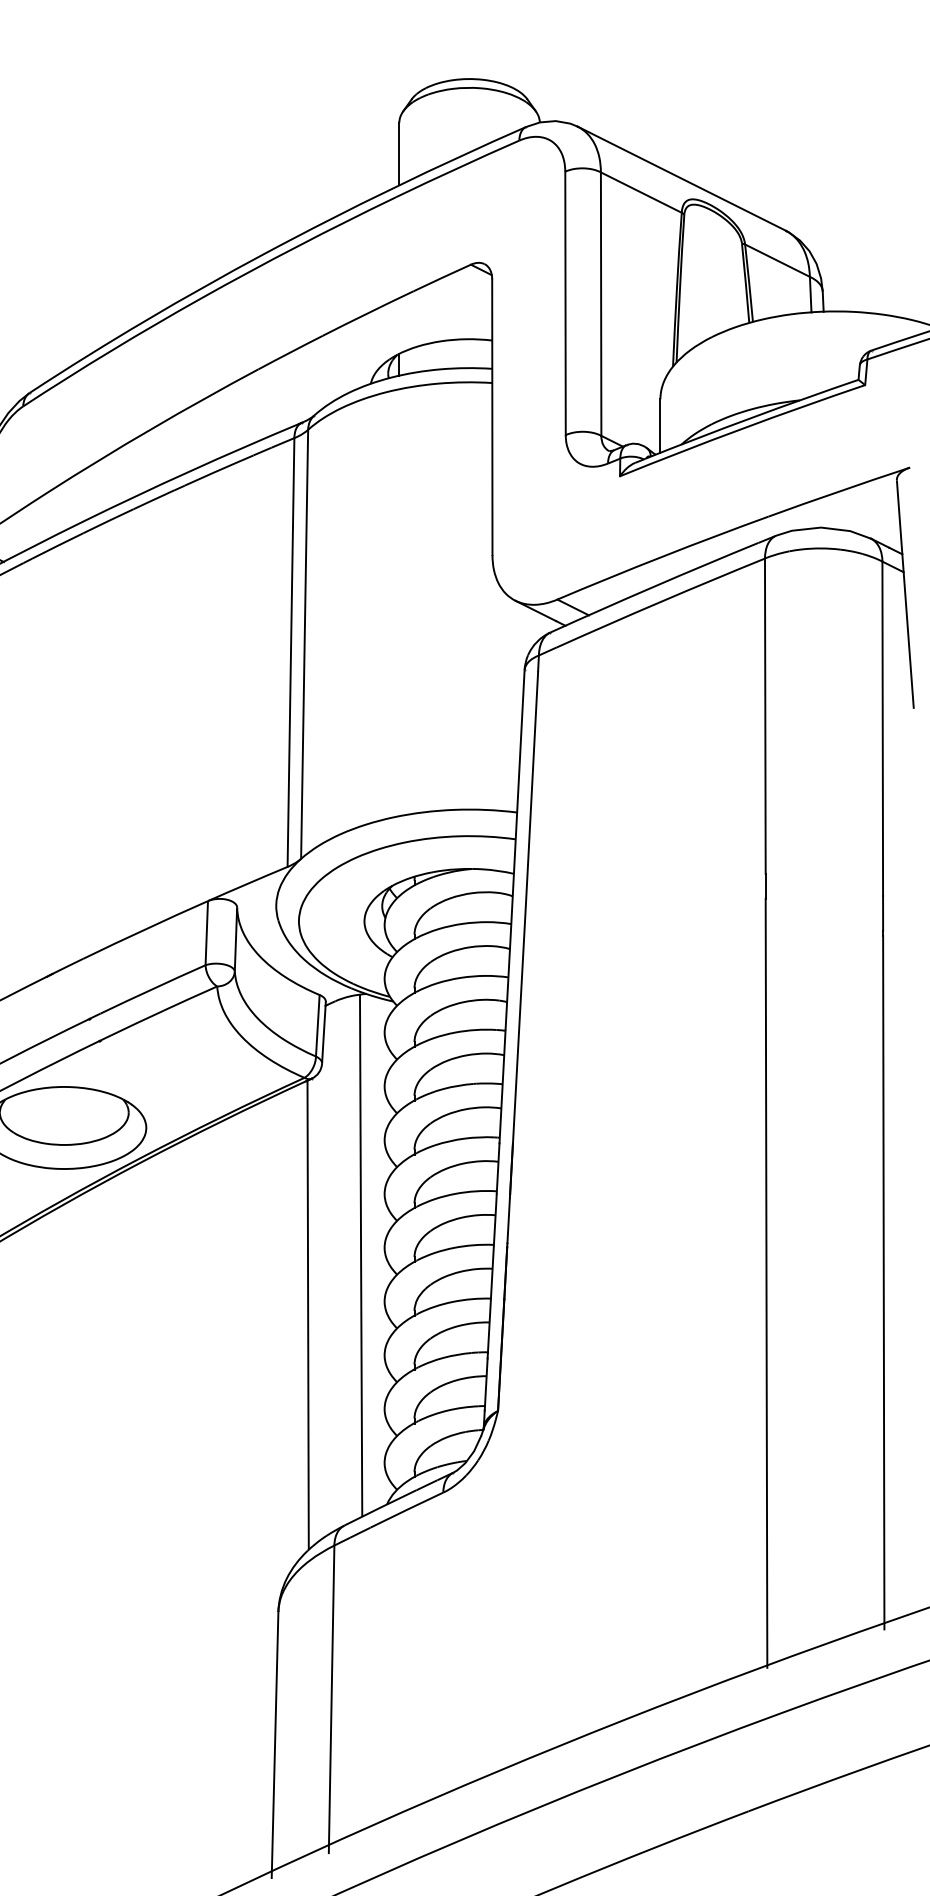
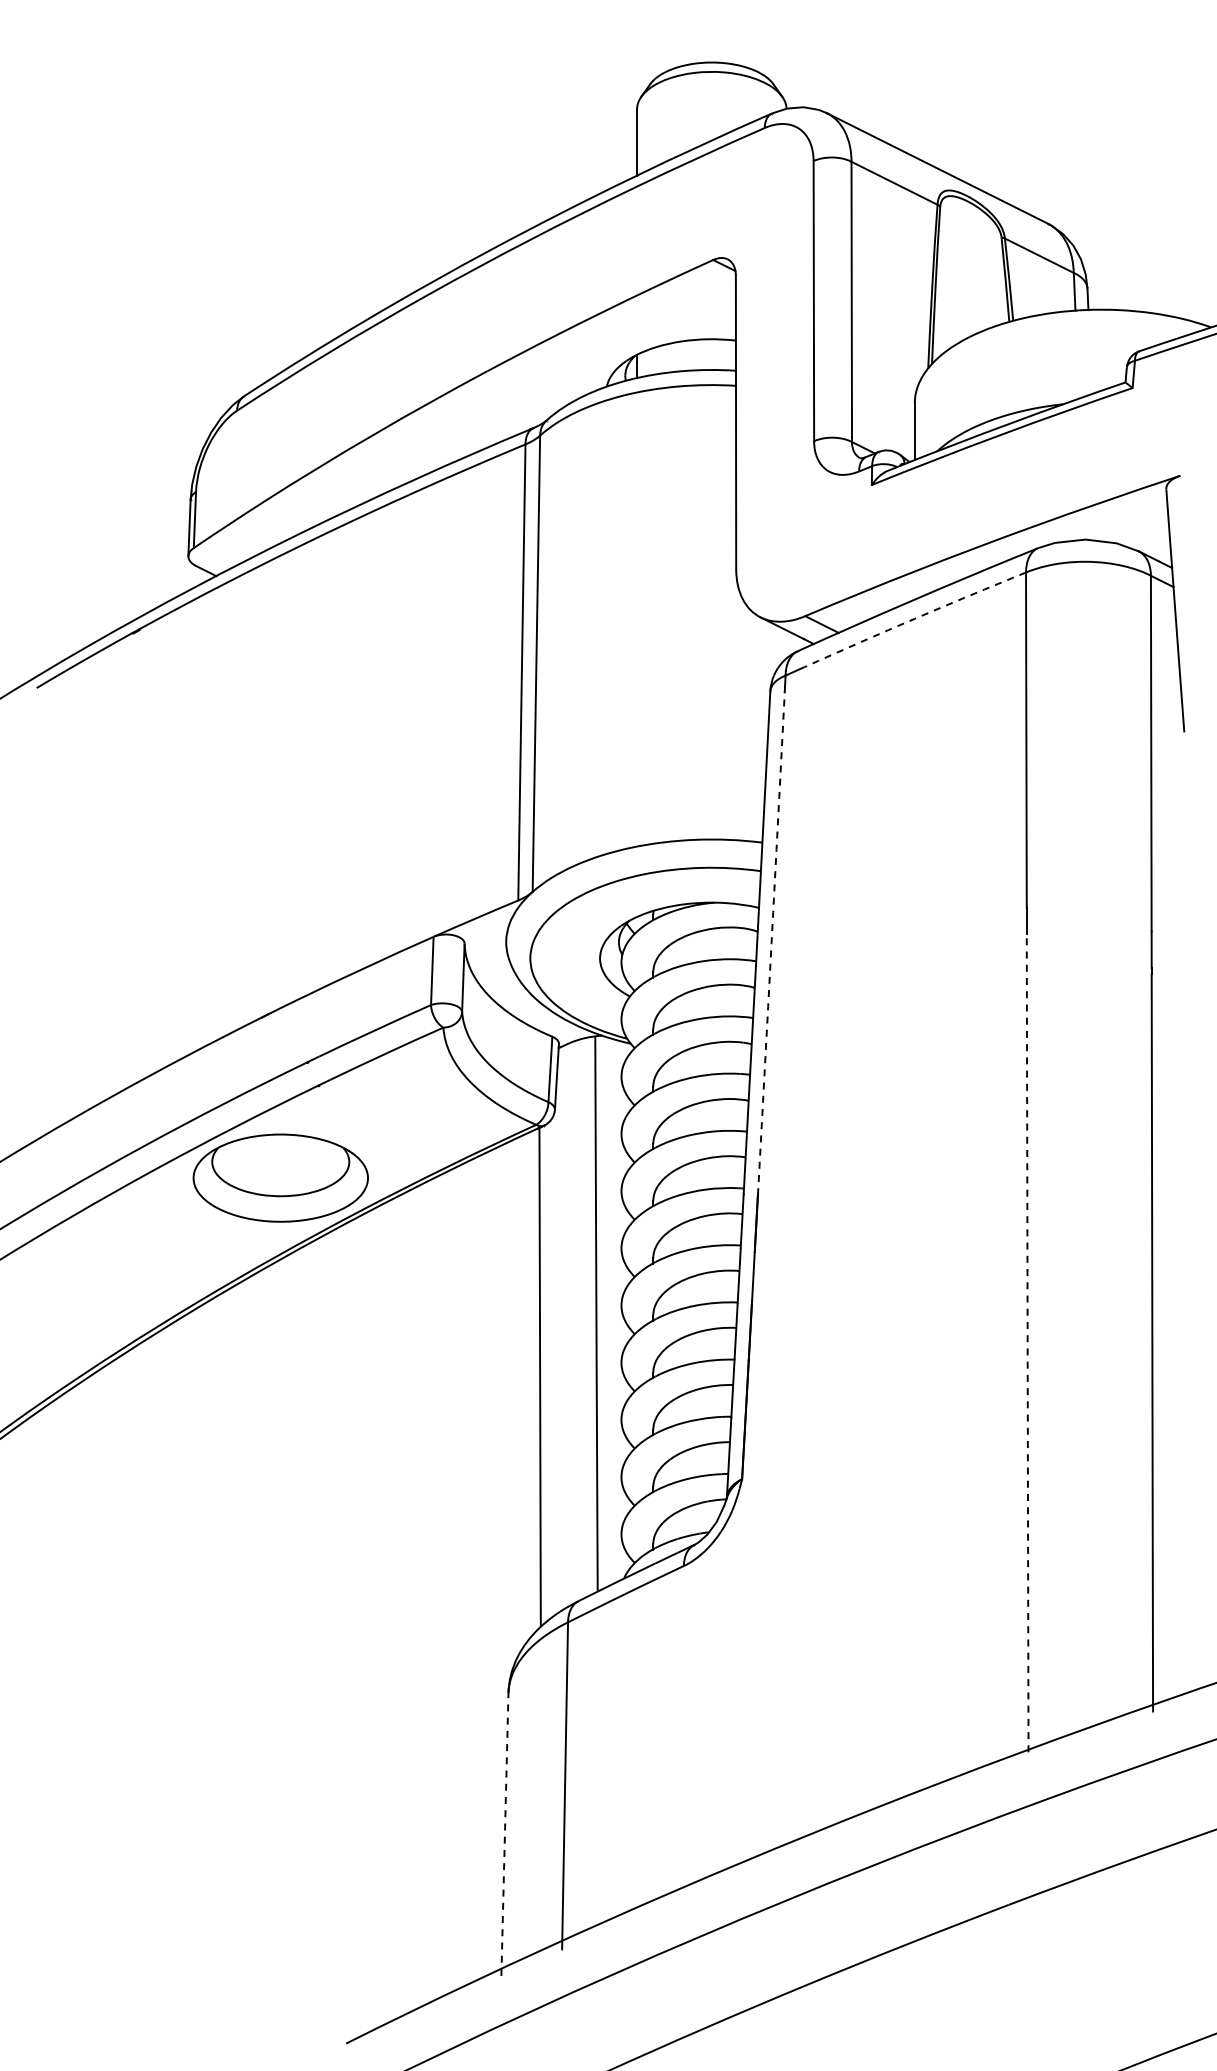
arc: (660, 601) -> (914, 618), solid -> dashed
arc: (525, 907) -> (771, 943), solid -> dashed
line: (766, 1283) -> (1027, 1343), solid -> dashed
line: (274, 1745) -> (504, 1834), solid -> dashed

